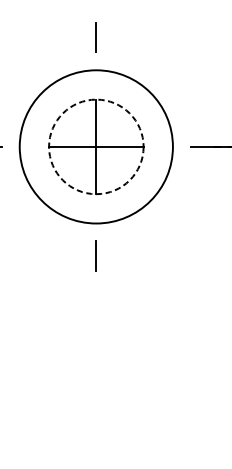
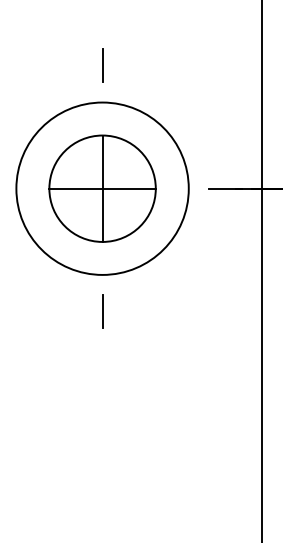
circle: (96, 146) -> (102, 188), dashed -> solid

